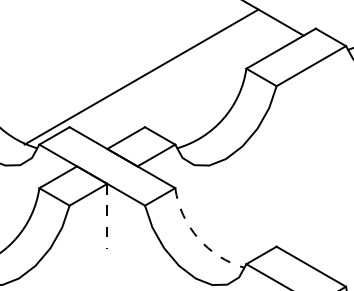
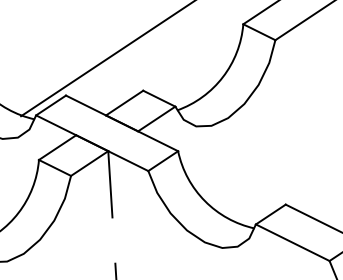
line: (107, 216) -> (110, 184), dashed -> solid
arc: (198, 238) -> (205, 201), dashed -> solid

